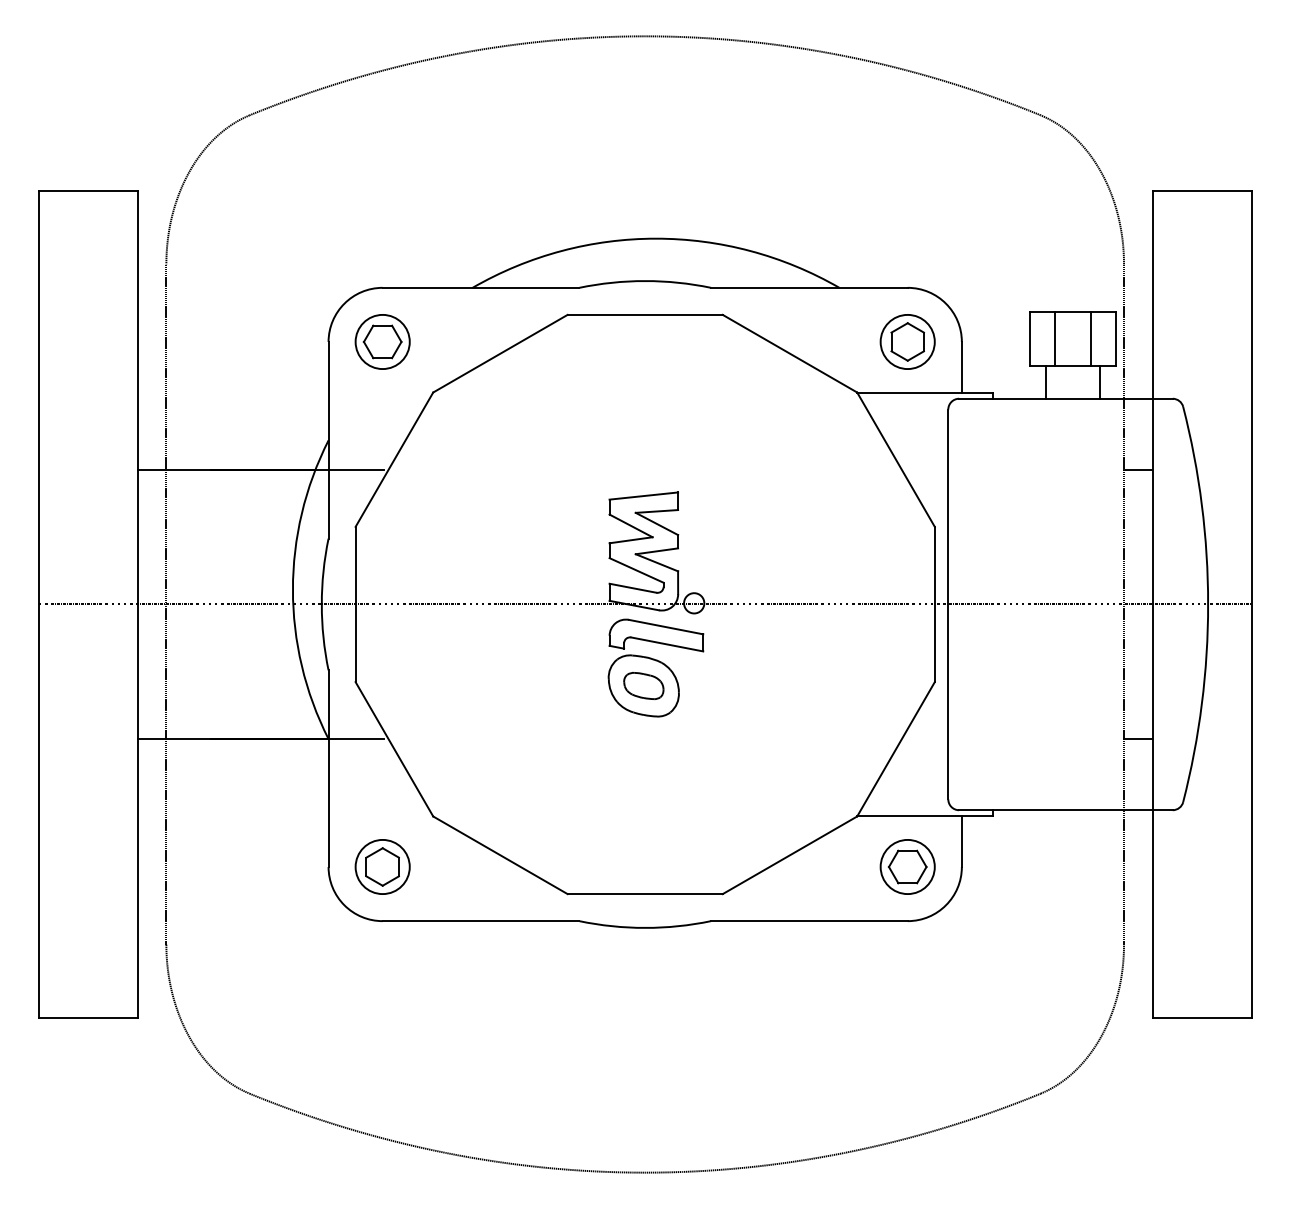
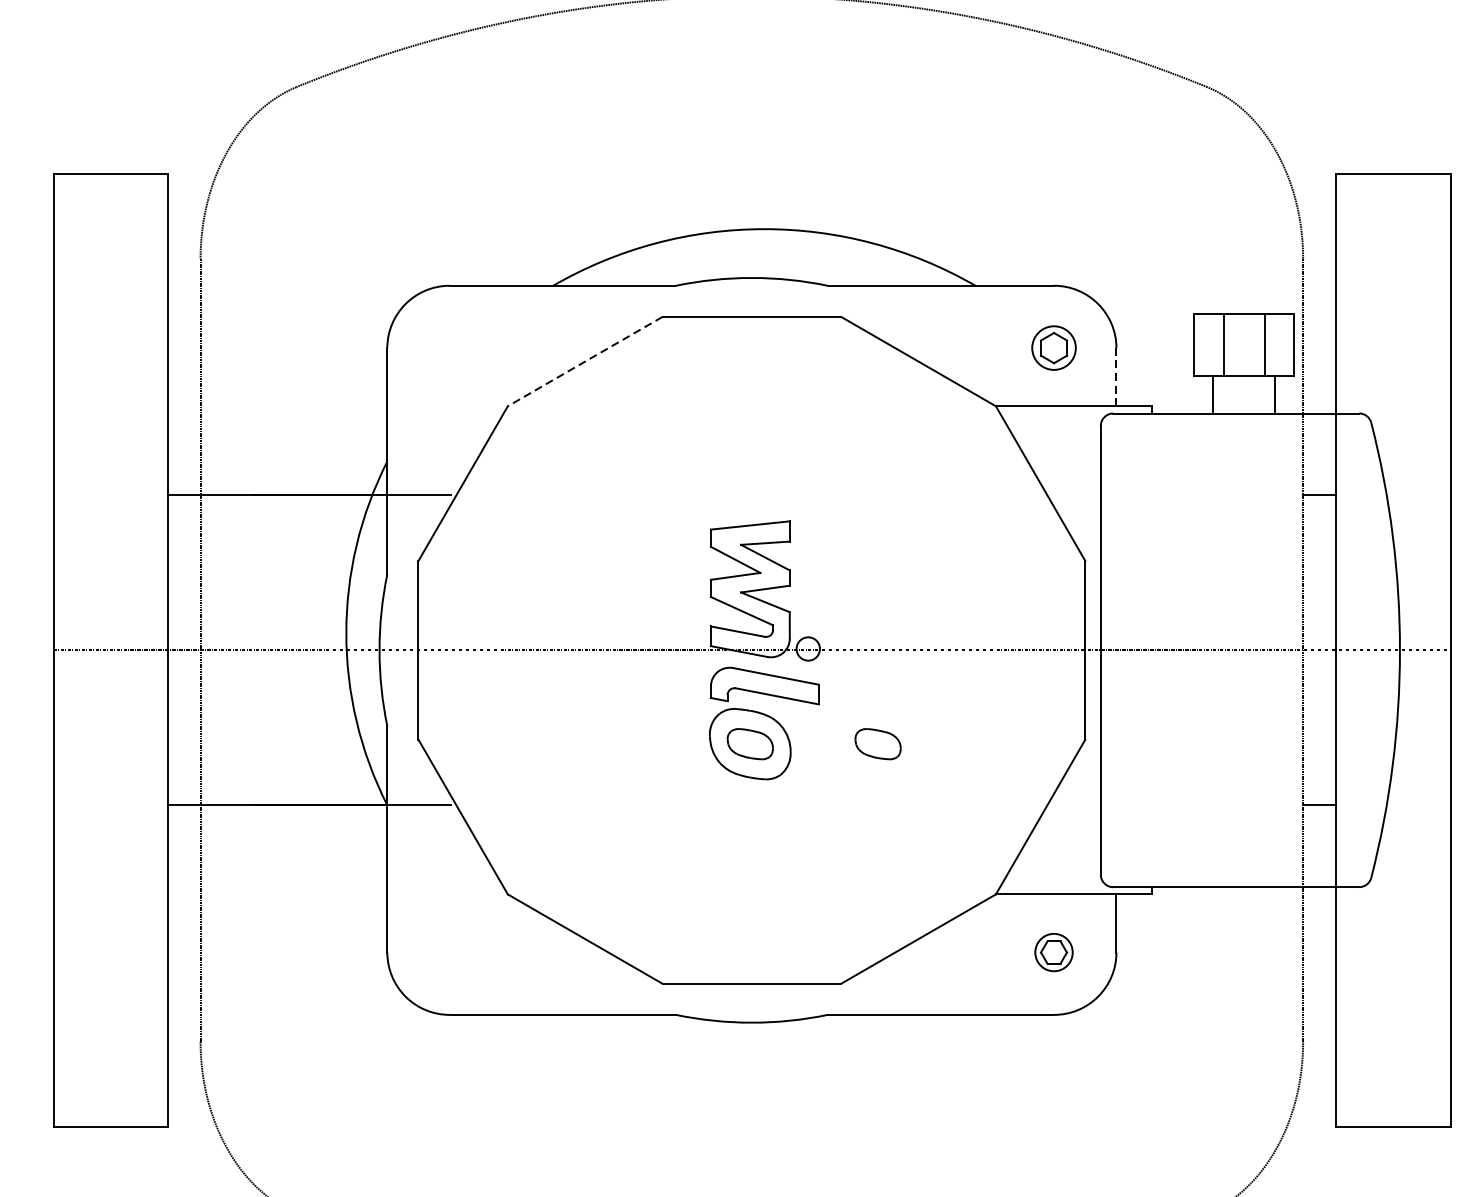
part: (382, 341) -> (449, 347), removed
part: (907, 341) -> (1053, 347), size x0.7
line: (500, 353) -> (585, 361), solid -> dashed
line: (961, 366) -> (1116, 376), solid -> dashed
part: (754, 685) -> (877, 743), added
part: (382, 866) -> (449, 951), removed
part: (907, 866) -> (1053, 951), size x0.6

